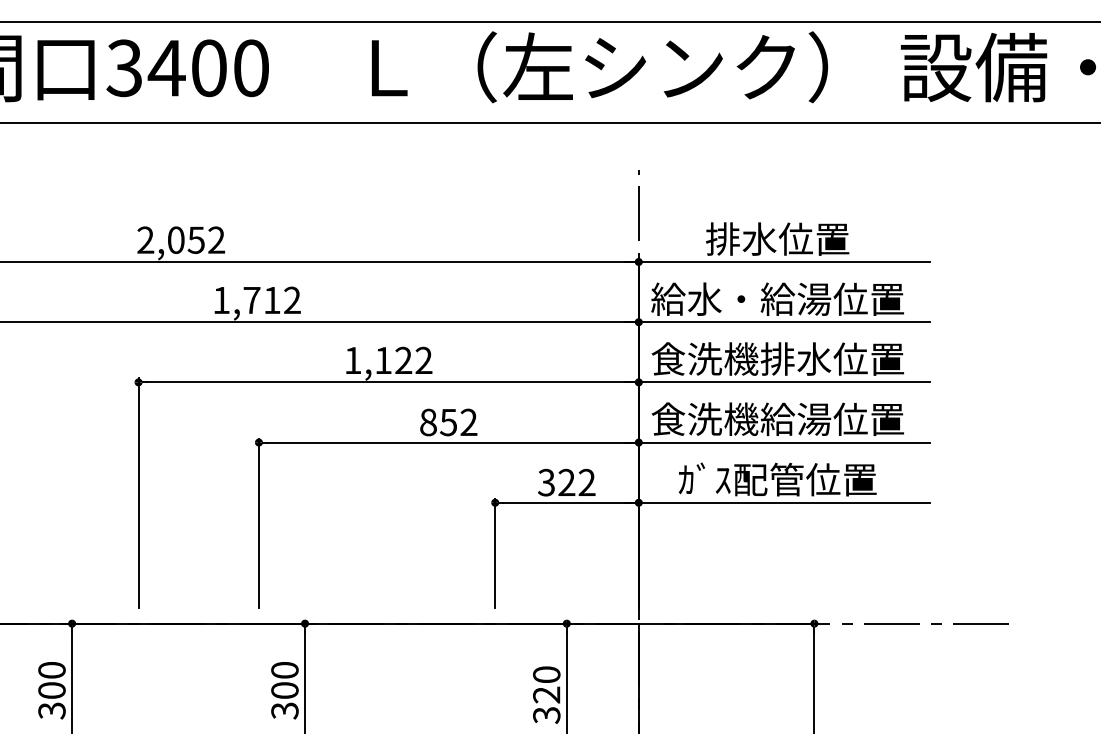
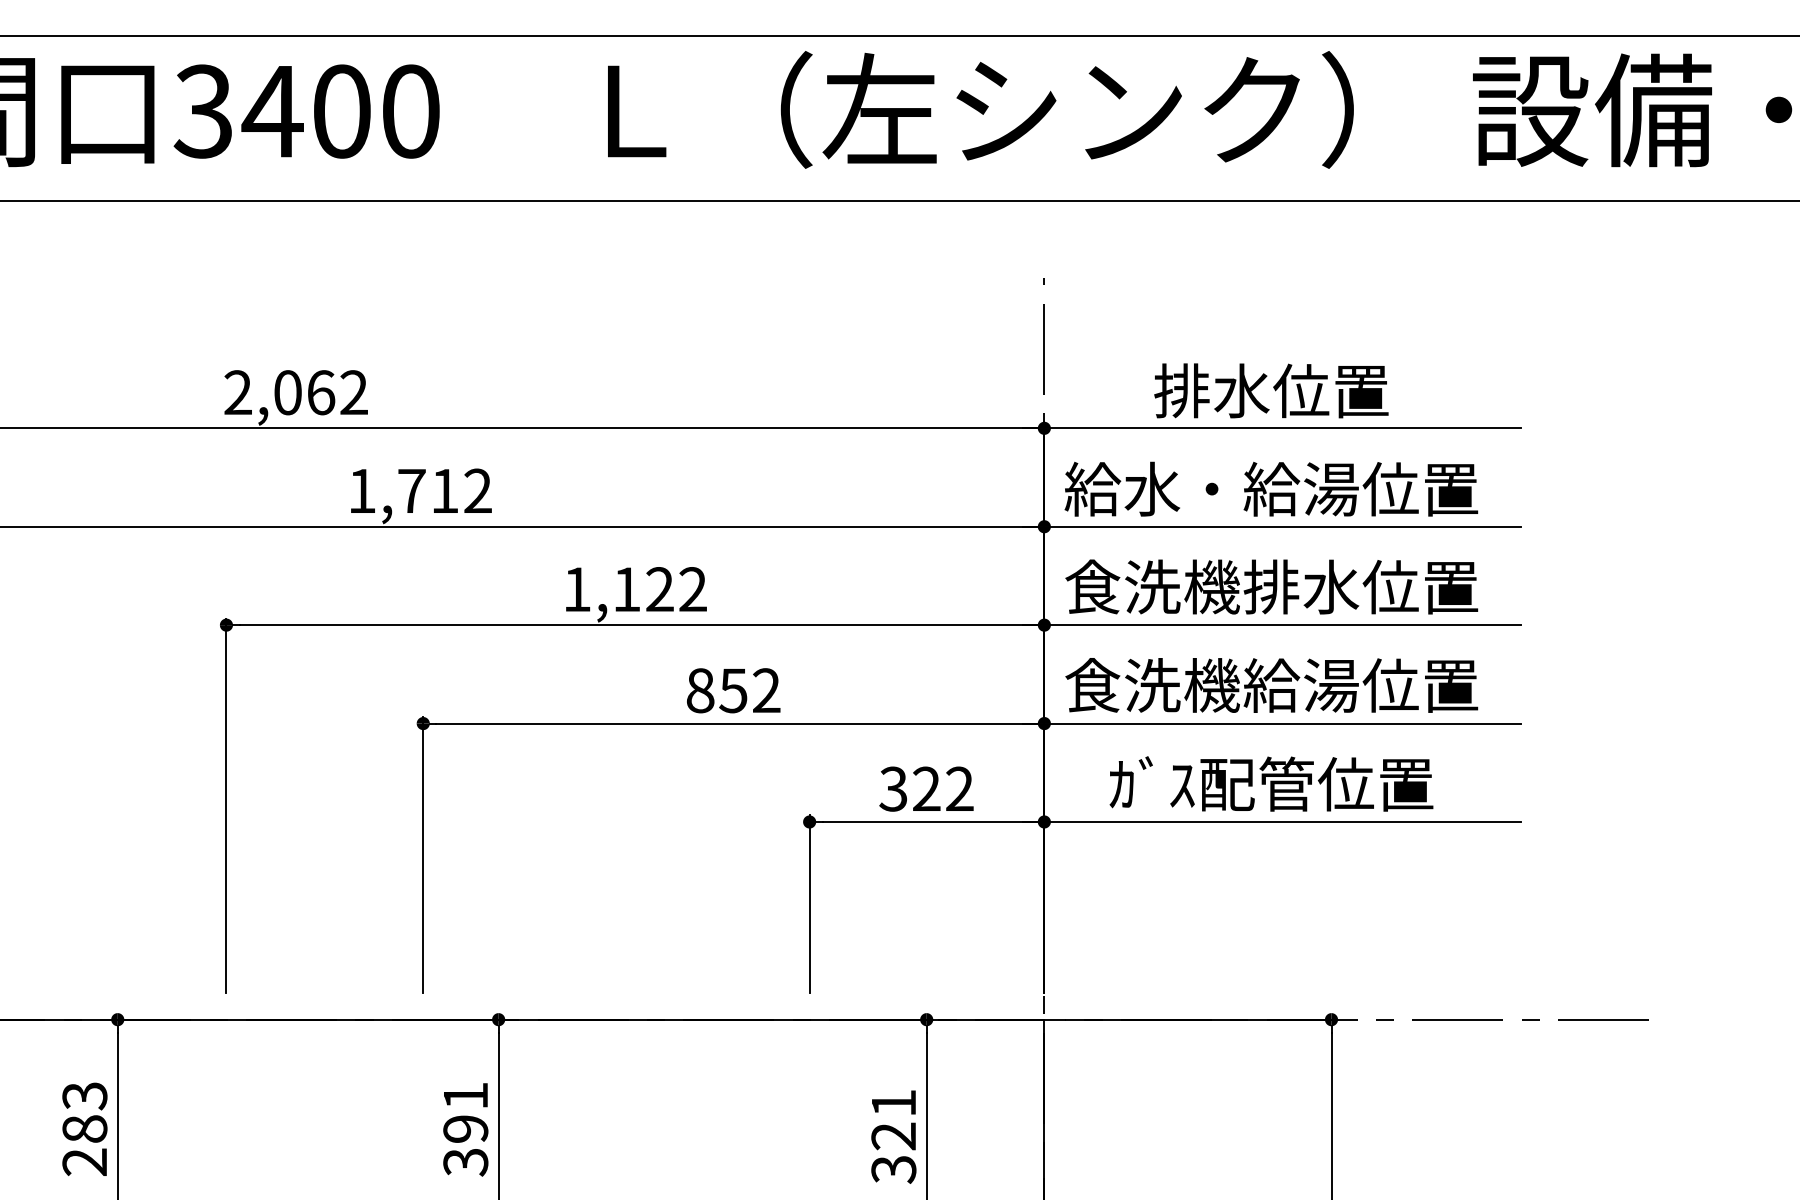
text: (196, 239) -> (321, 391), 2,052 -> 2,062
text: (546, 674) -> (893, 1102), 320 -> 321
text: (284, 680) -> (465, 1112), 300 -> 391
text: (51, 690) -> (84, 1128), 300 -> 283

